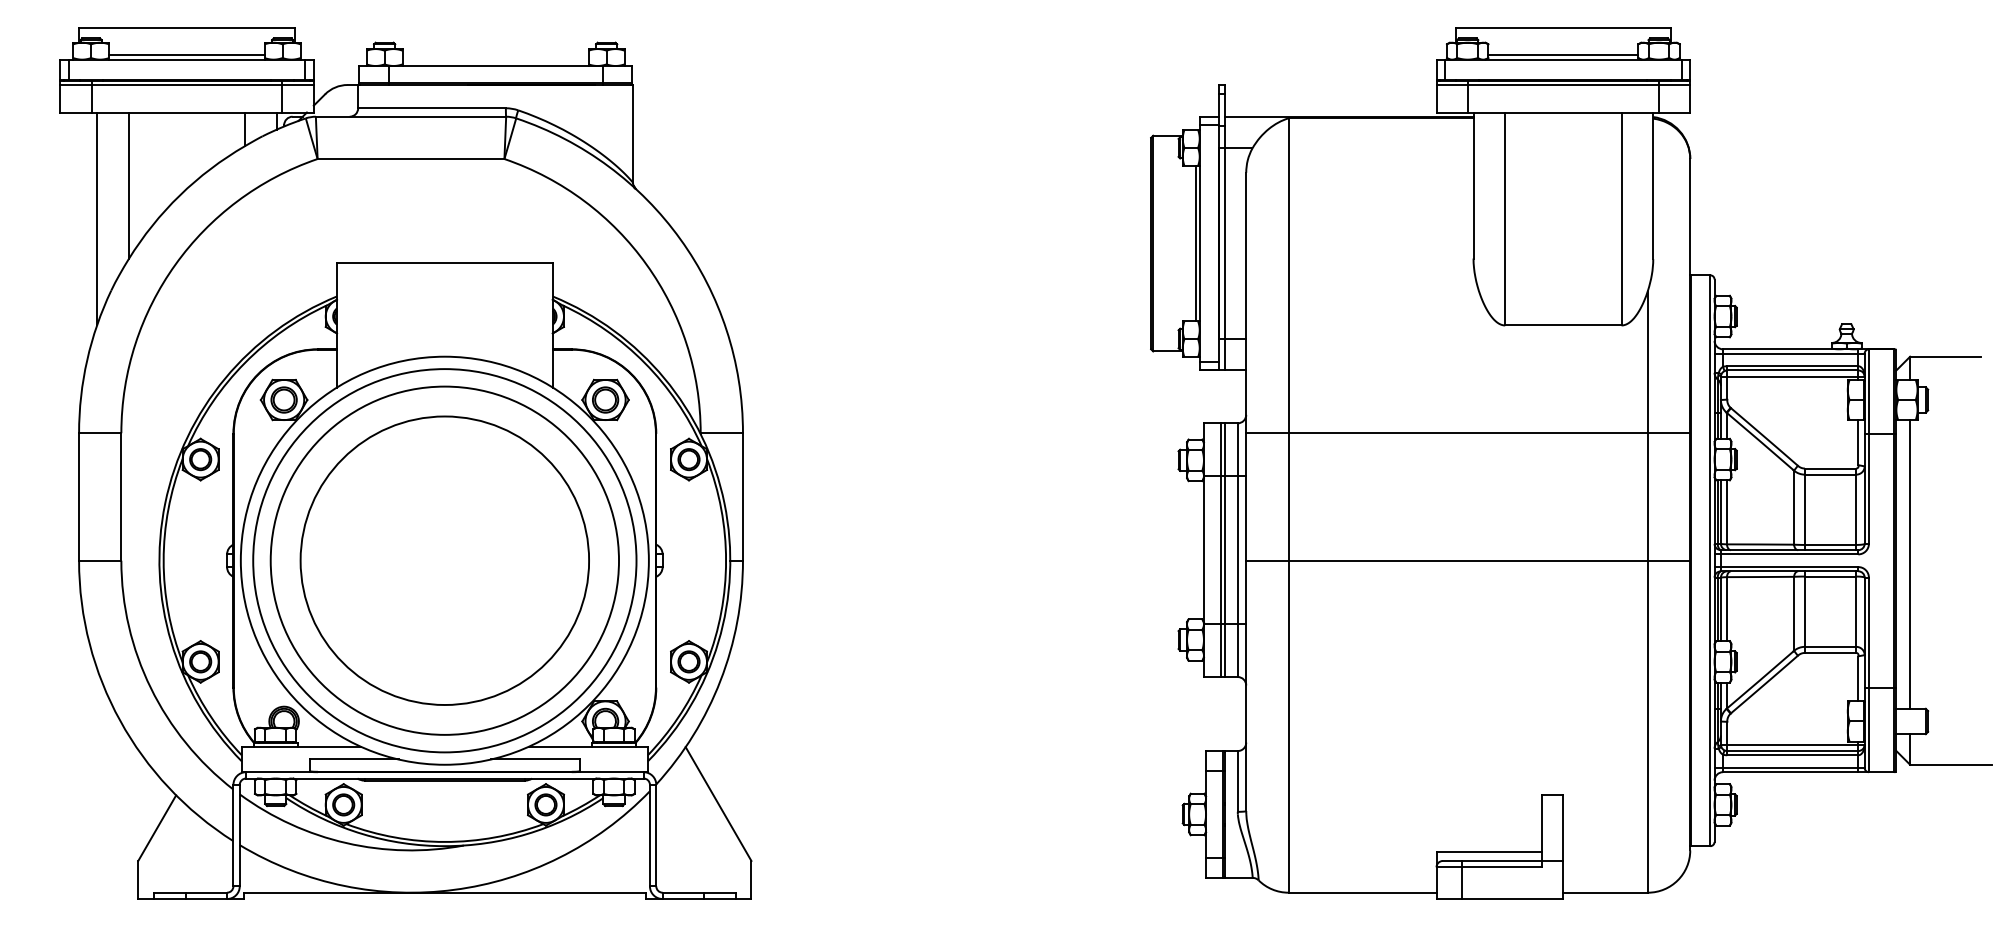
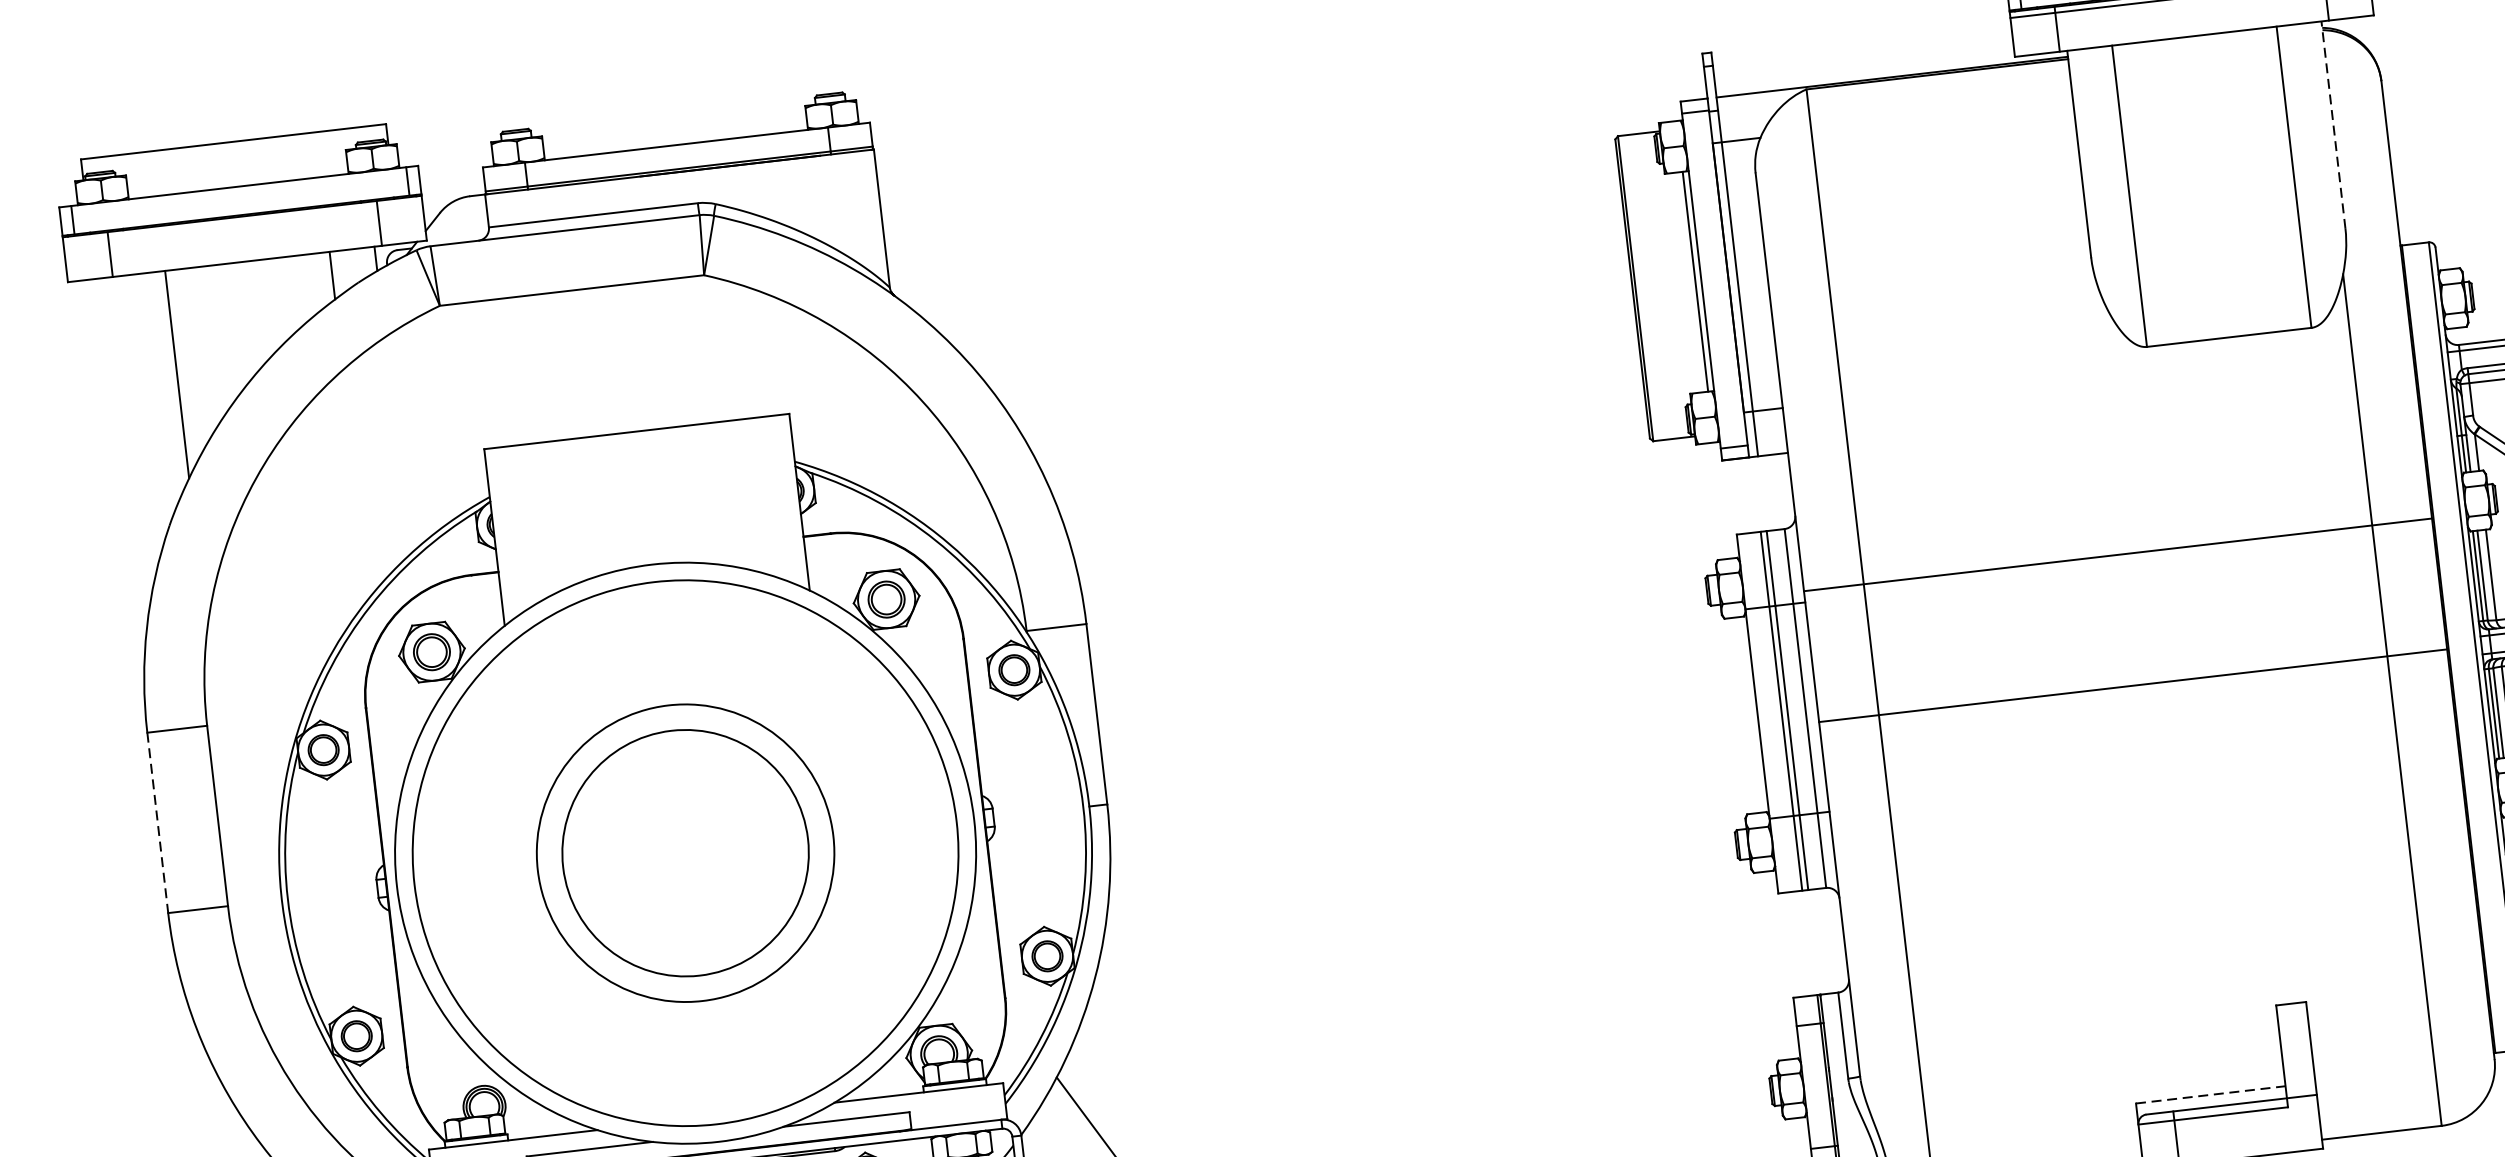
line: (186, 55) -> (237, 180), removed
line: (186, 85) -> (242, 223), removed
line: (1653, 185) -> (2333, 124), solid -> dashed
line: (97, 218) -> (138, 425), removed
line: (1468, 433) -> (2118, 555), moved
line: (79, 496) -> (158, 822), solid -> dashed
circle: (444, 560) -> (685, 852), size x0.6
circle: (444, 560) -> (685, 852), size x0.6
line: (1489, 852) -> (2210, 1094), solid -> dashed

